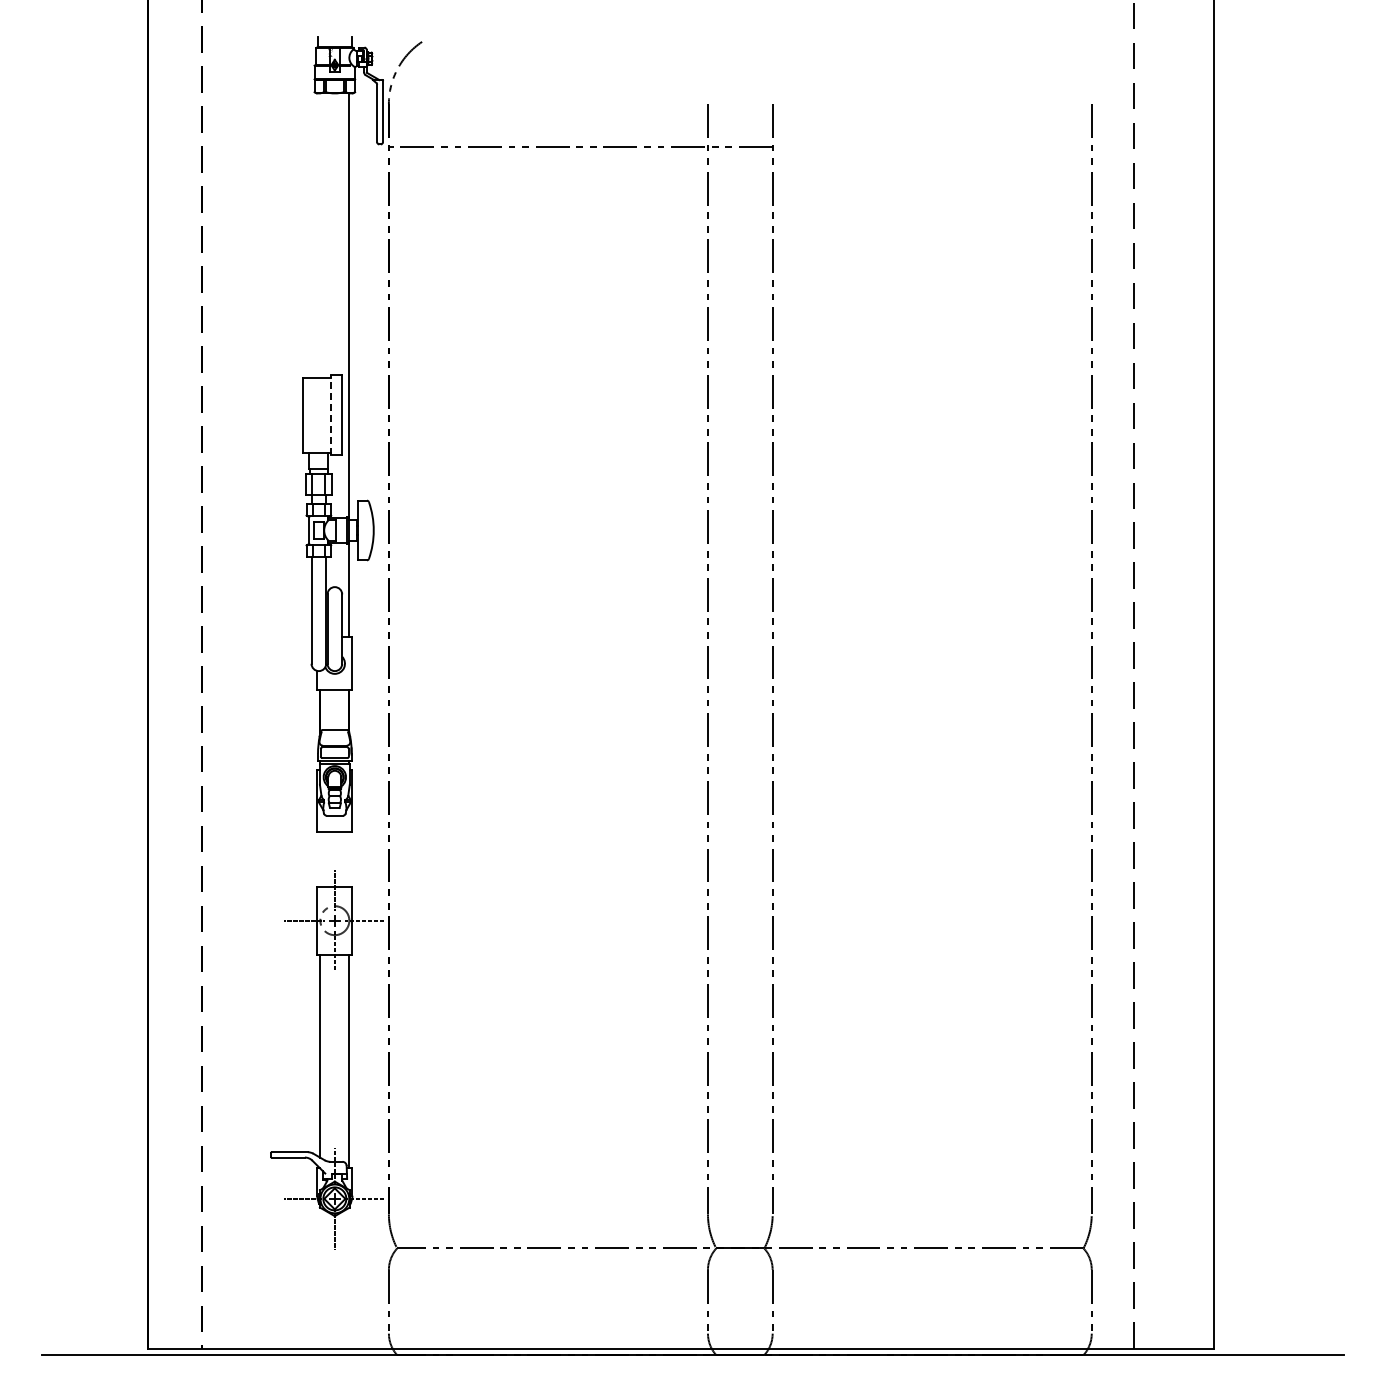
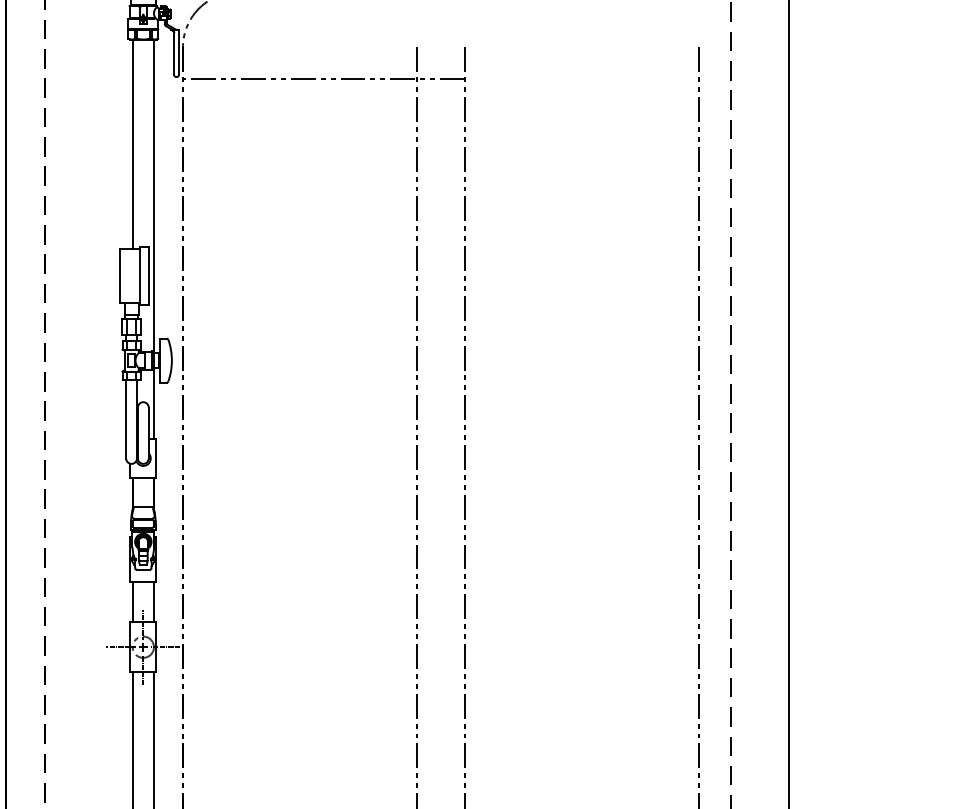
line: (320, 235) -> (132, 143), added
line: (330, 415) -> (140, 276), dashed -> solid
line: (320, 859) -> (132, 602), added
line: (349, 859) -> (154, 602), added

